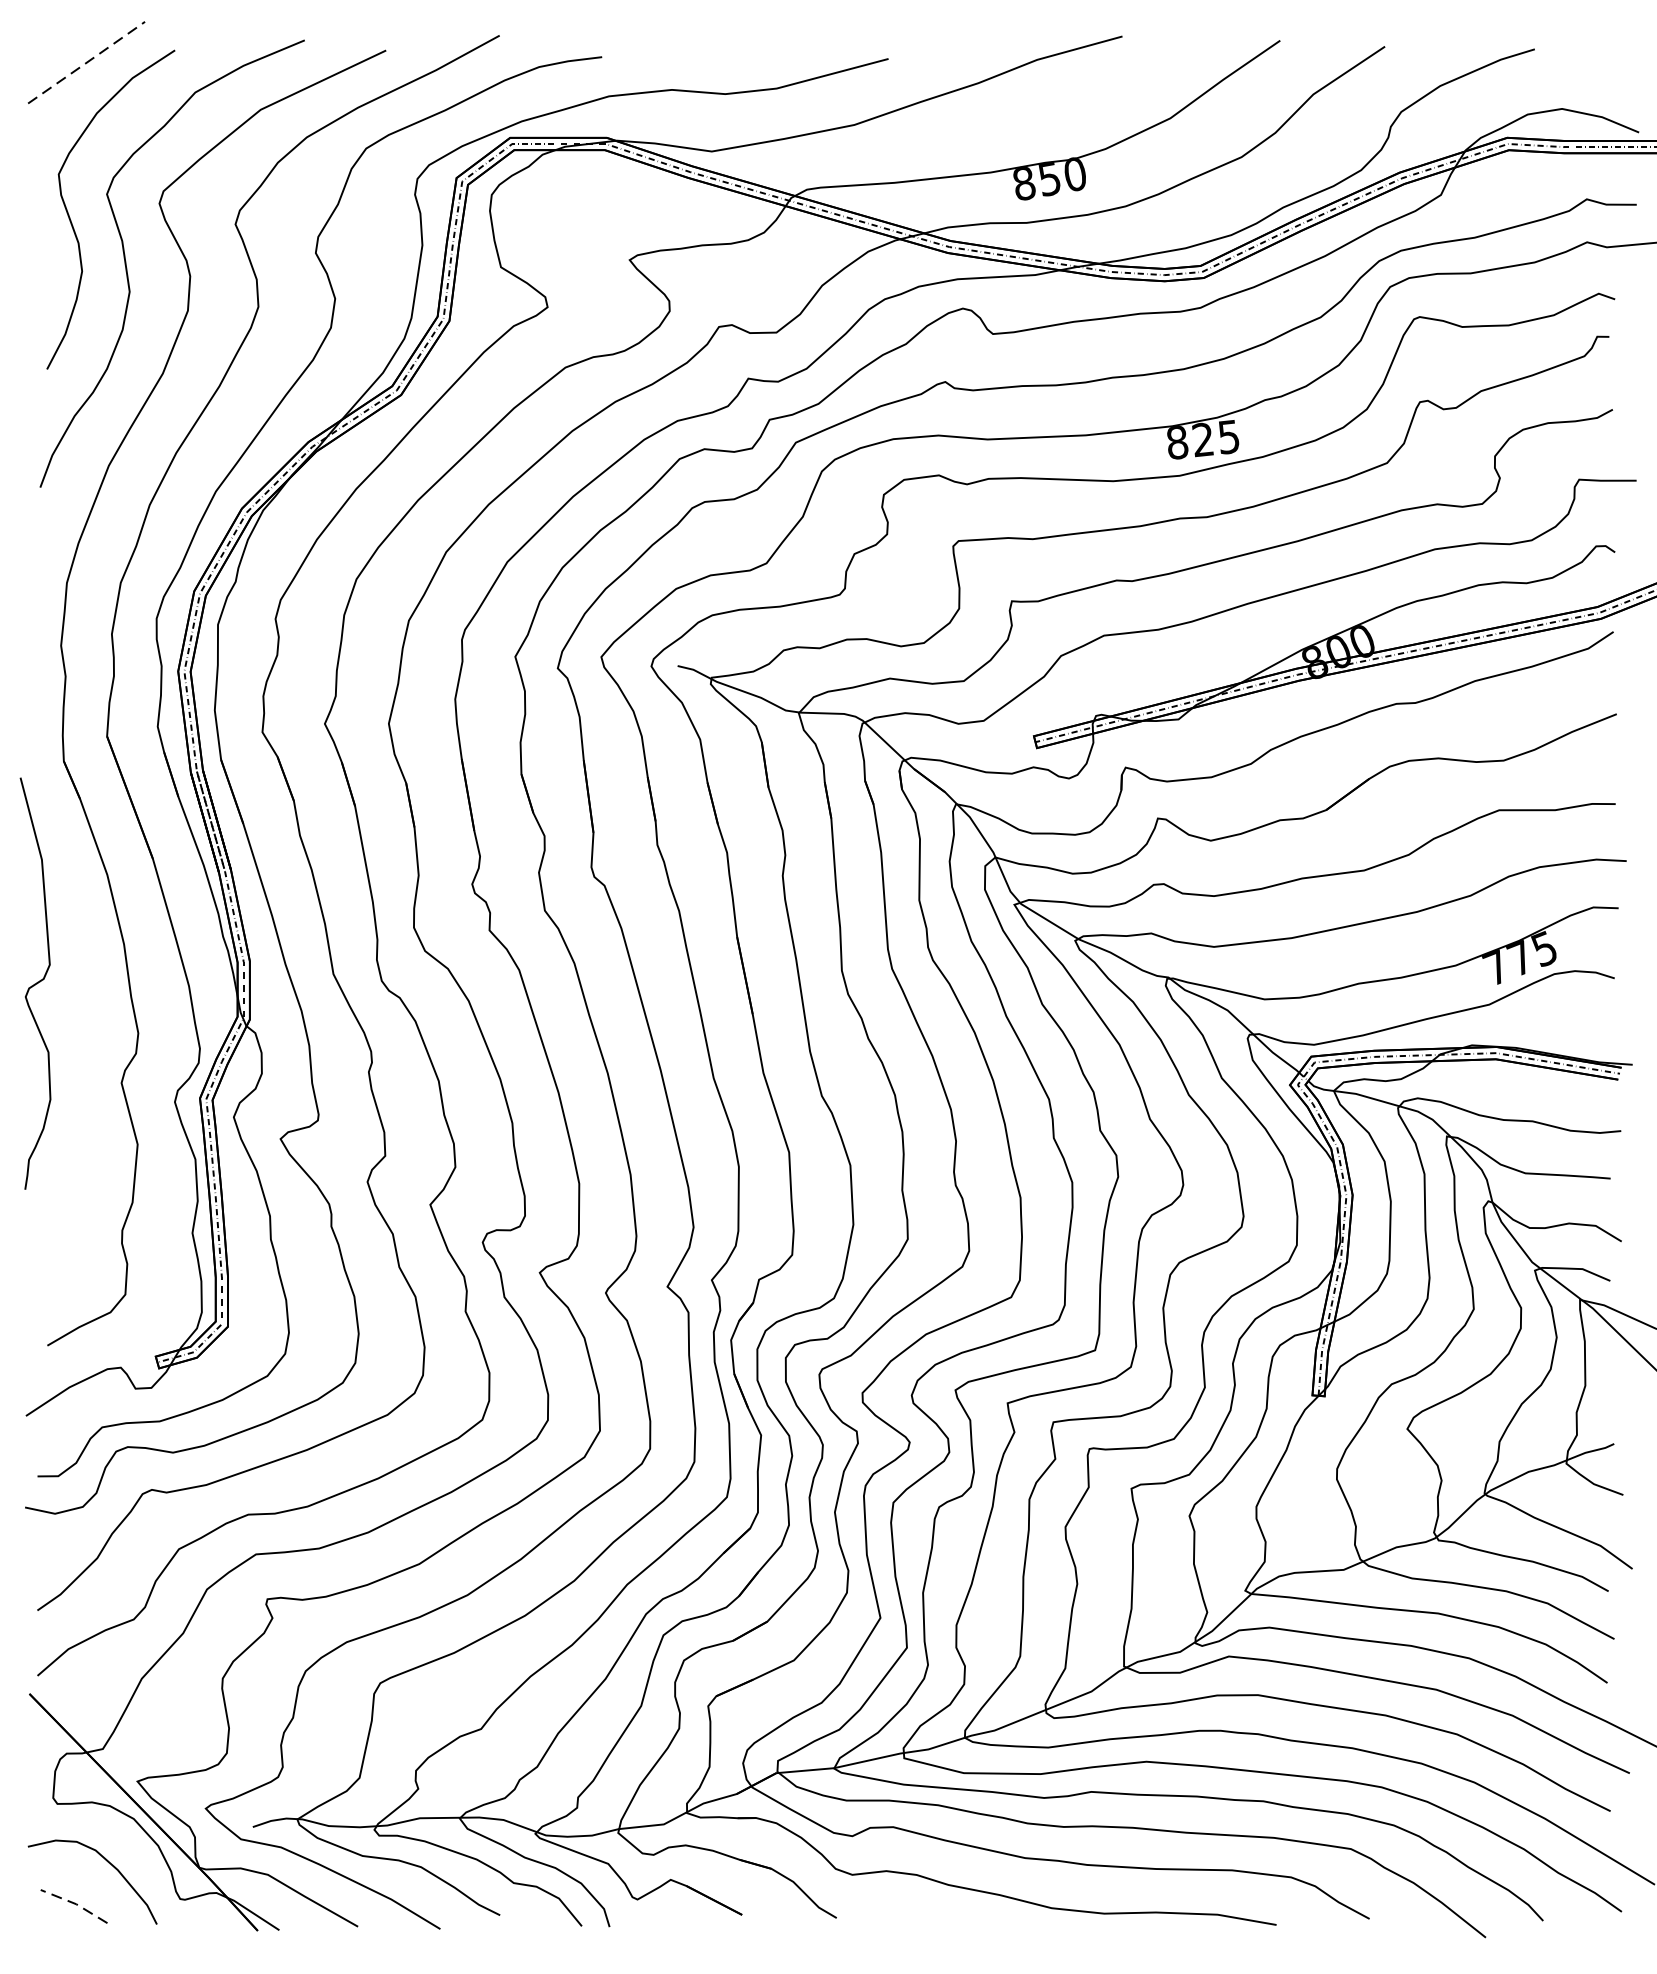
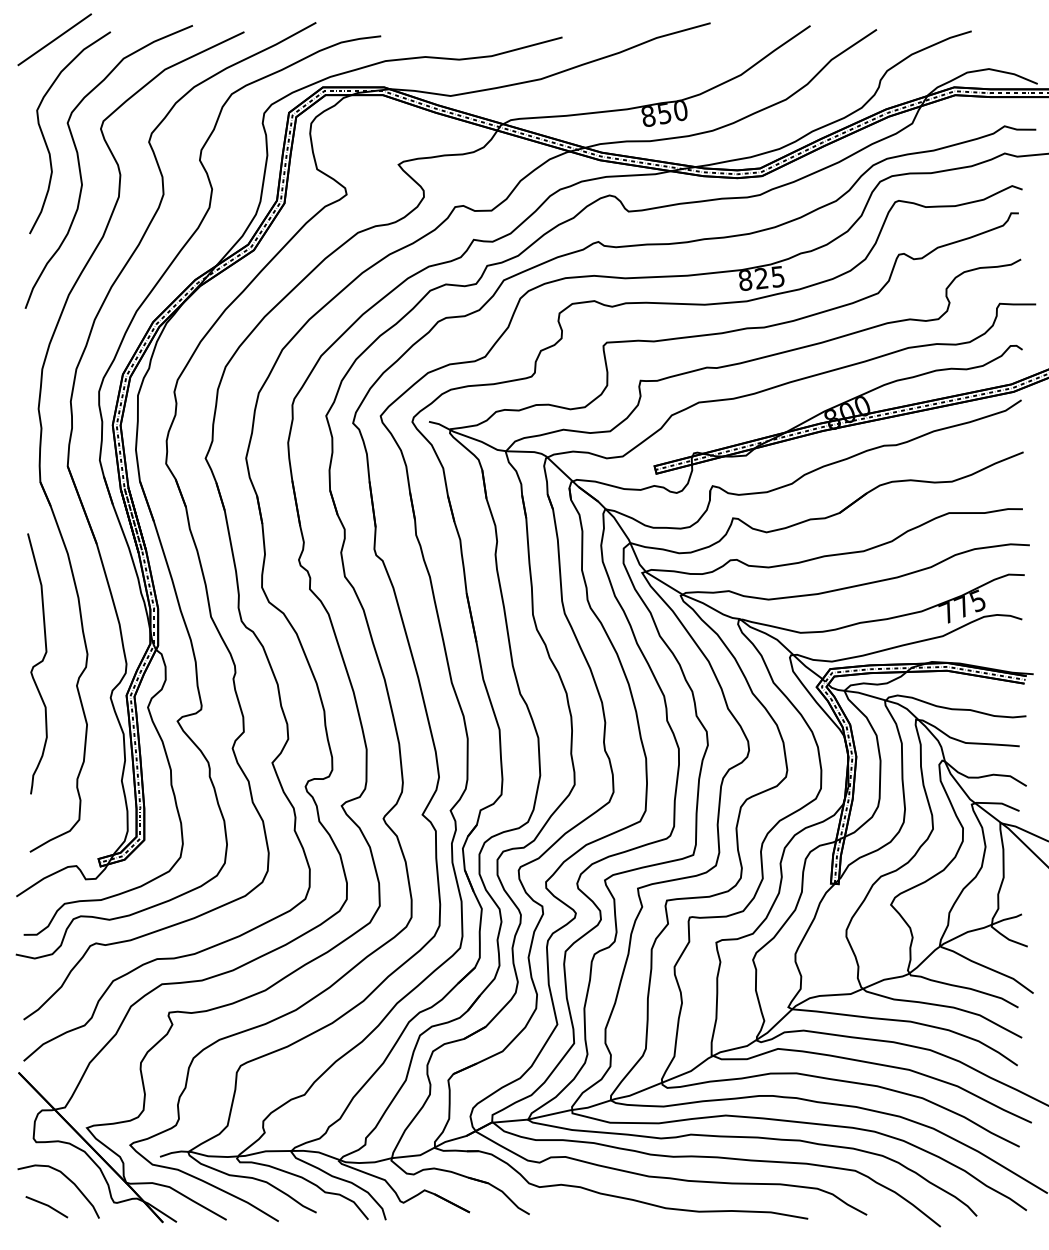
line: (86, 62) -> (54, 39), dashed -> solid
curve: (35, 983) -> (37, 663), moved
line: (76, 1903) -> (48, 1205), dashed -> solid

